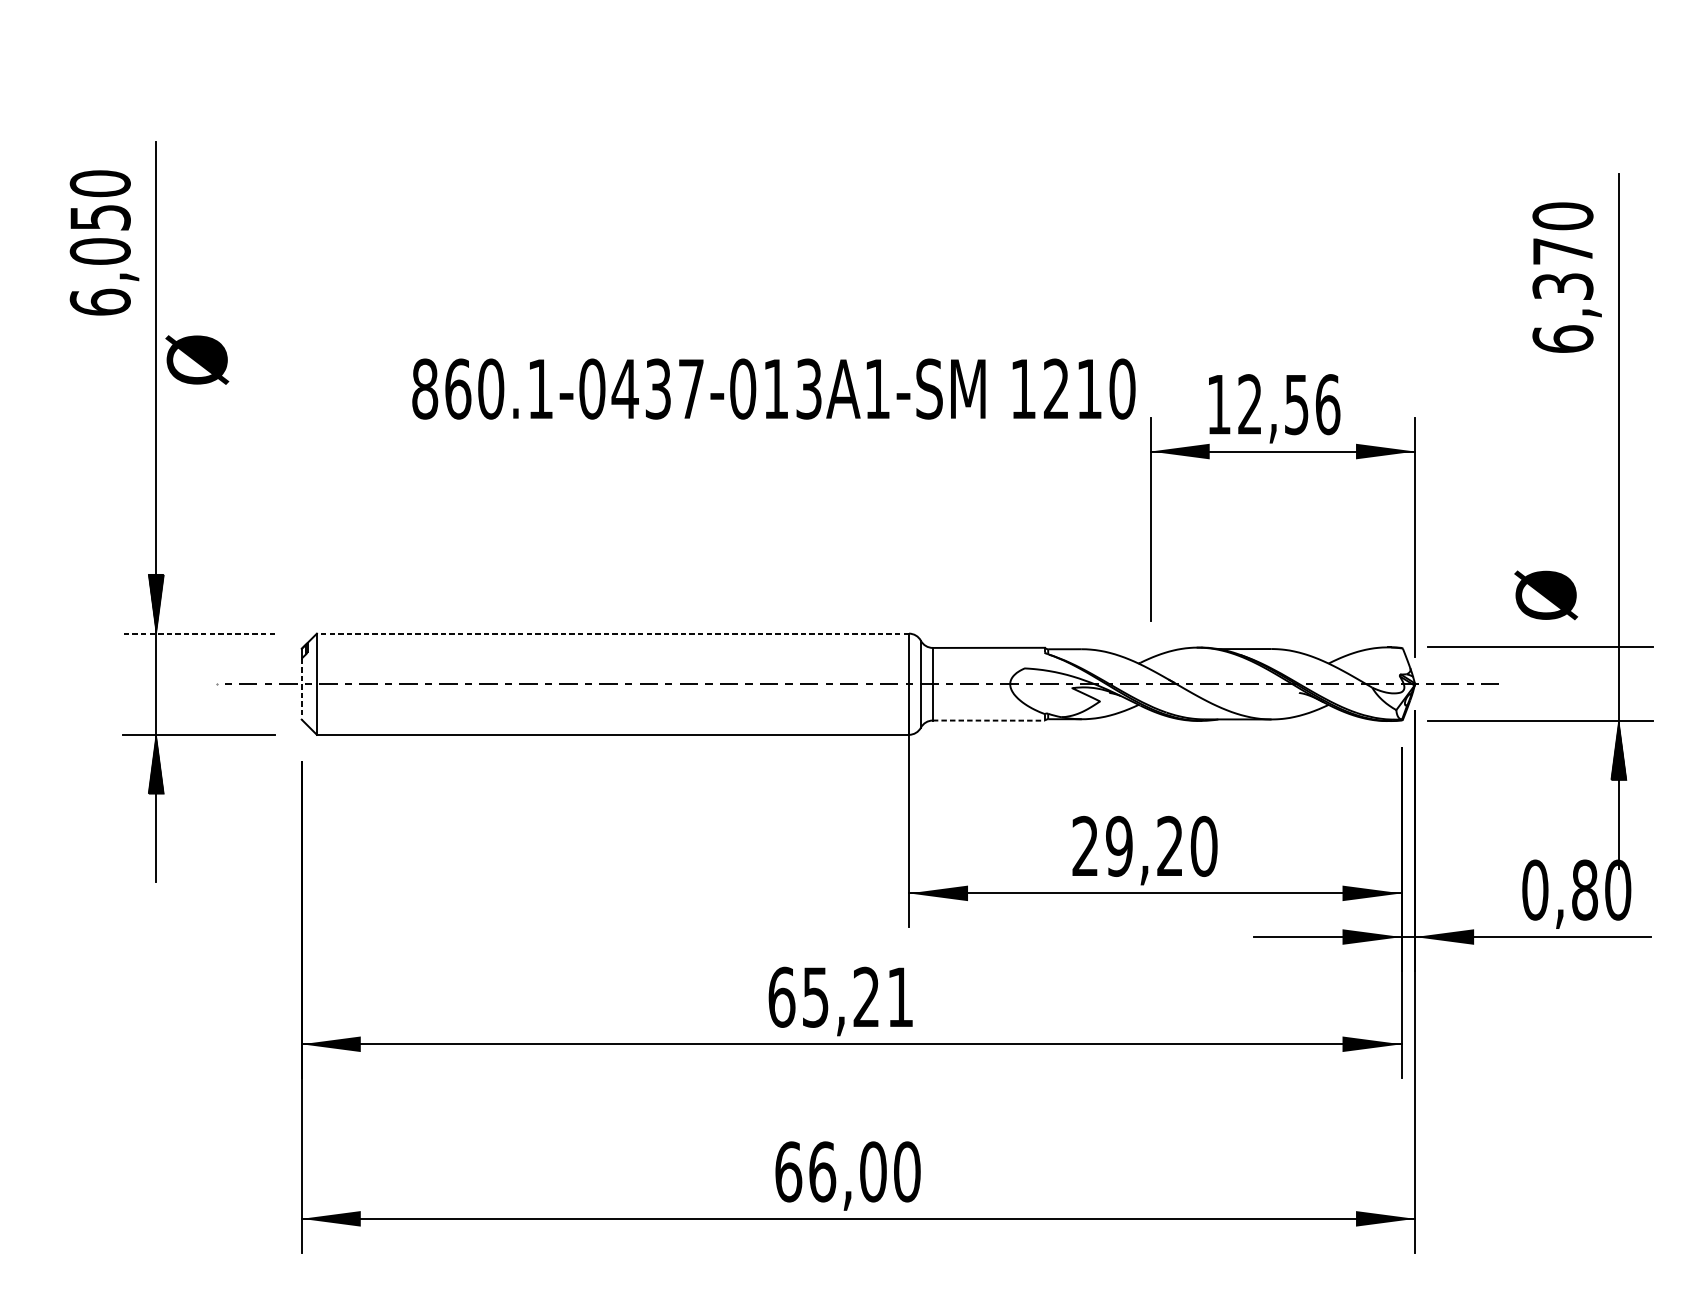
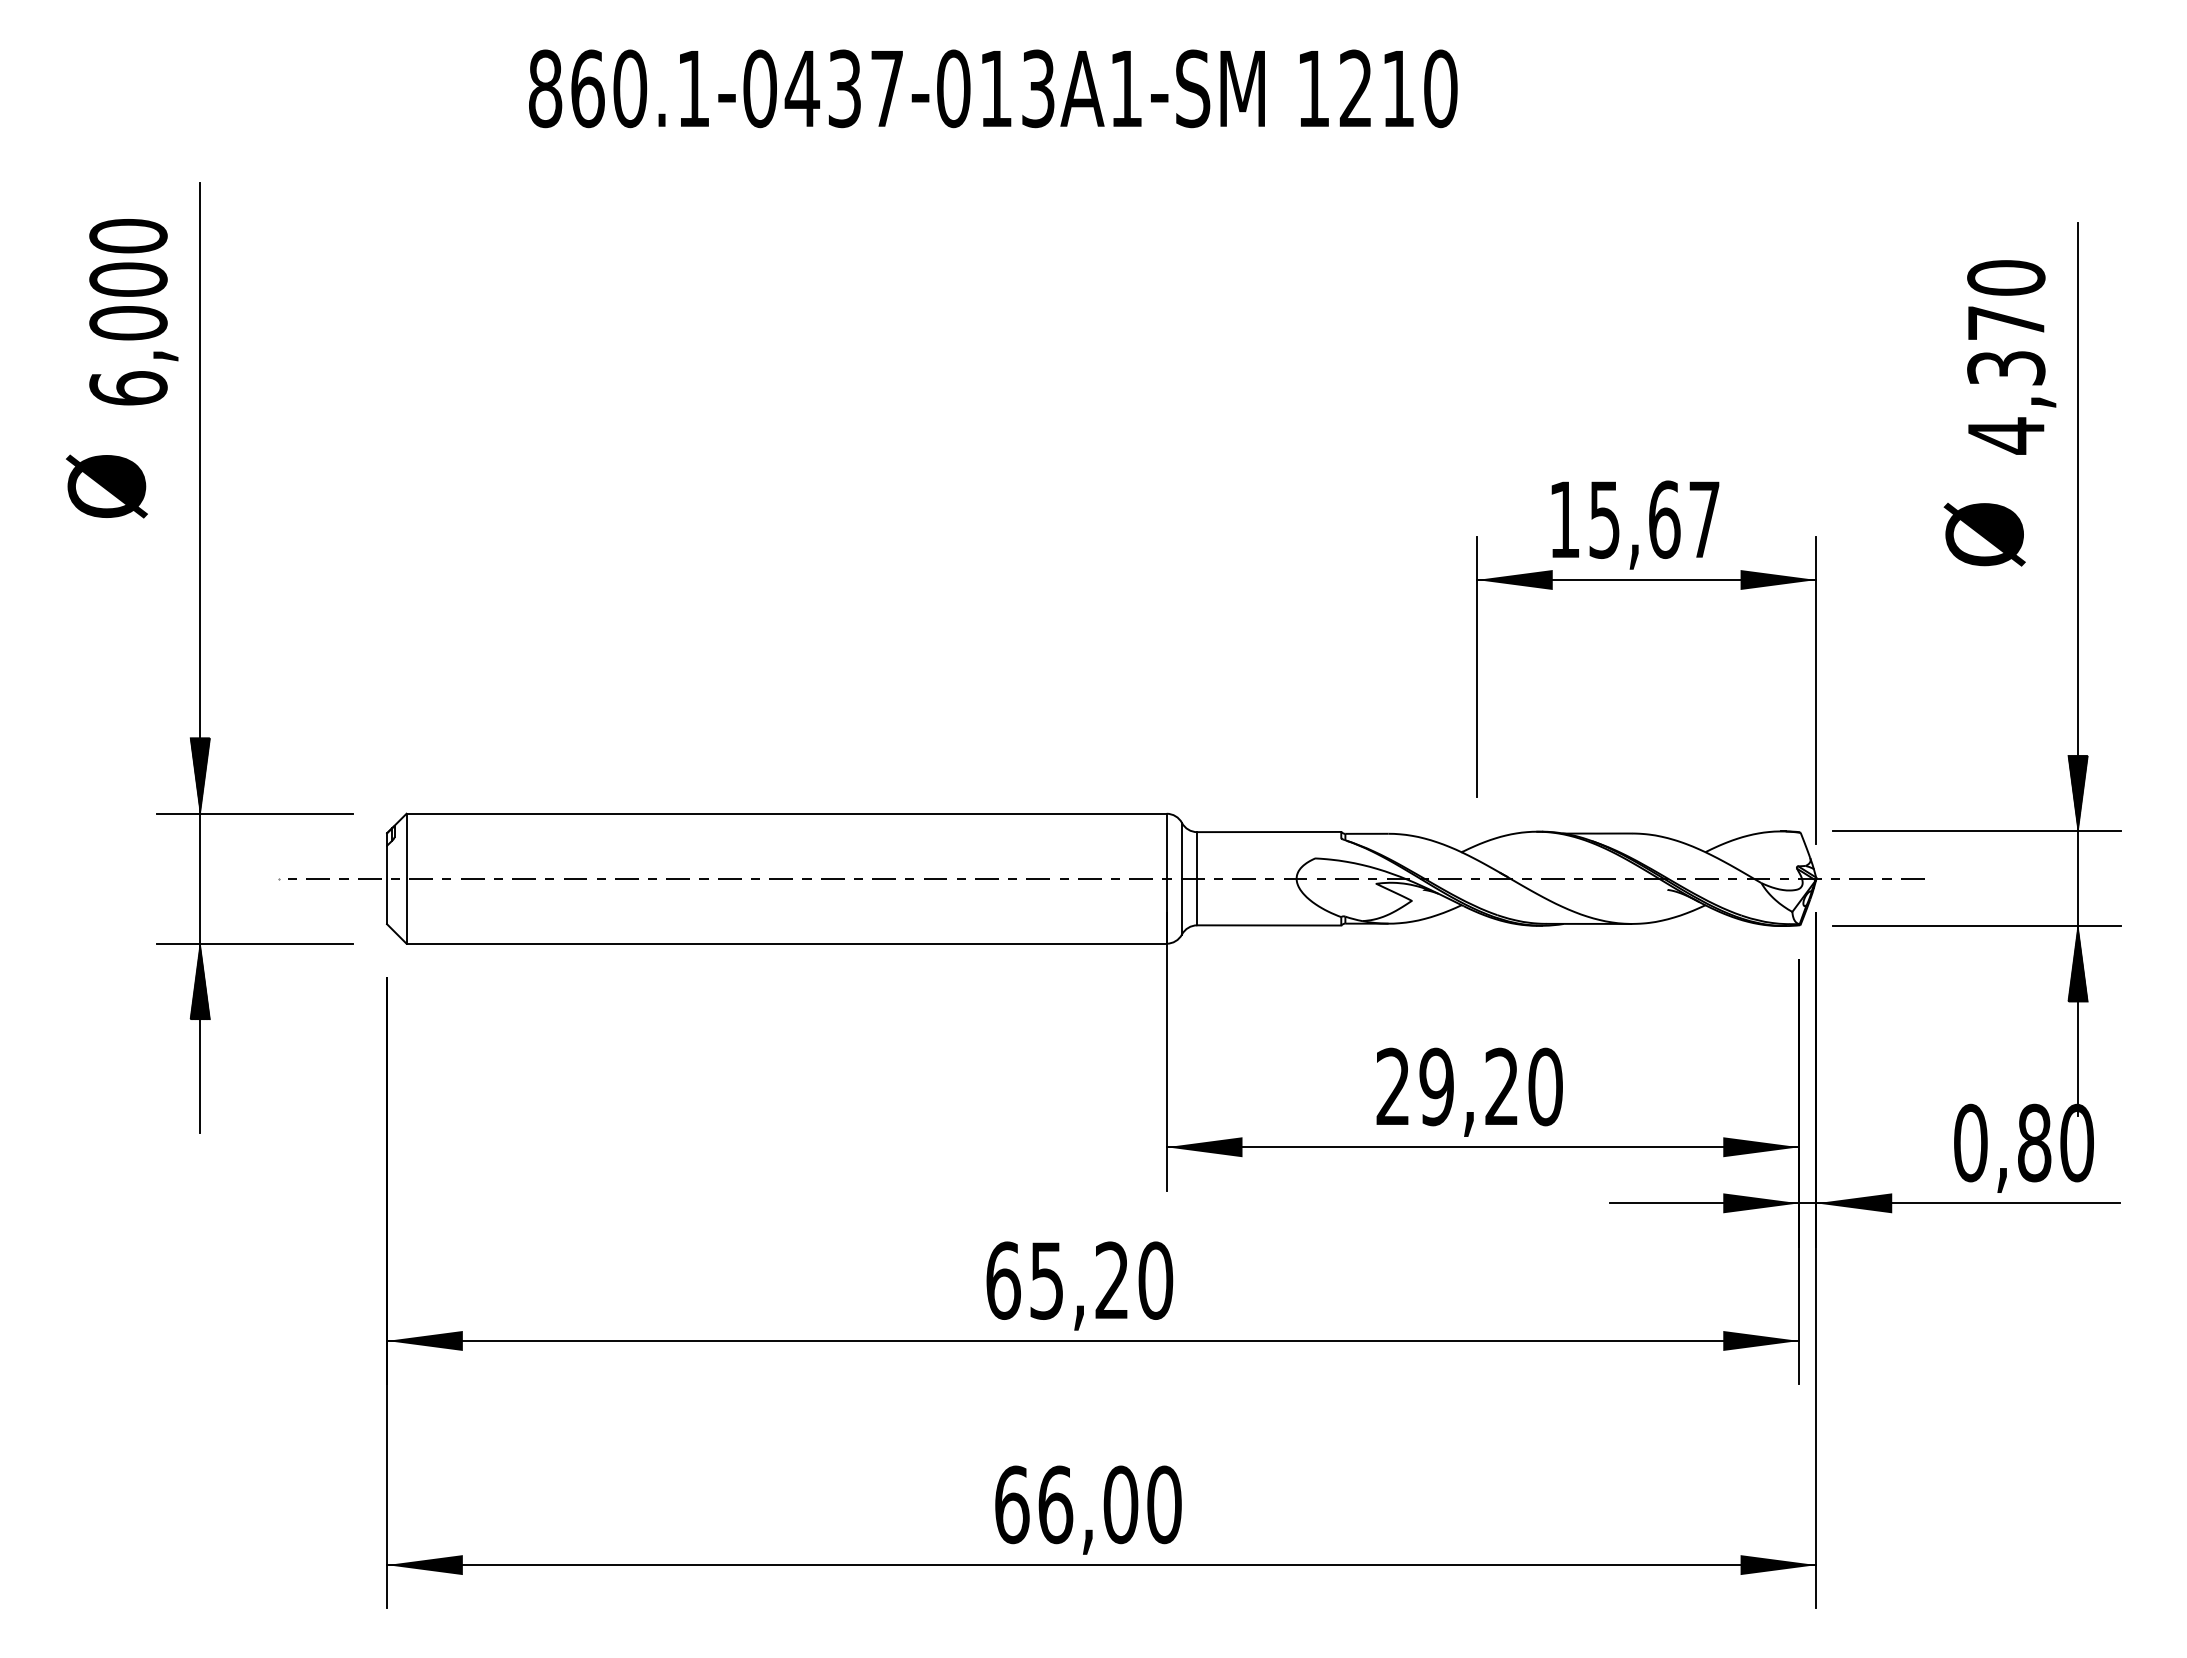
text: (100, 217) -> (128, 279), 6,050 -> 6,000
text: (1563, 339) -> (2006, 435), 6,370 -> 4,370
text: (196, 360) -> (106, 486), moved
text: (774, 388) -> (993, 88), moved
text: (1288, 404) -> (1654, 519), 12,56 -> 15,67
text: (1545, 595) -> (1984, 534), moved
hatch: (1619, 617) -> (2078, 793), added
line: (198, 633) -> (254, 813), dashed -> solid
line: (612, 633) -> (786, 813), dashed -> solid
line: (302, 689) -> (387, 885), dashed -> solid
line: (989, 720) -> (1269, 925), dashed -> solid
text: (900, 997) -> (1155, 1280), 65,21 -> 65,20

